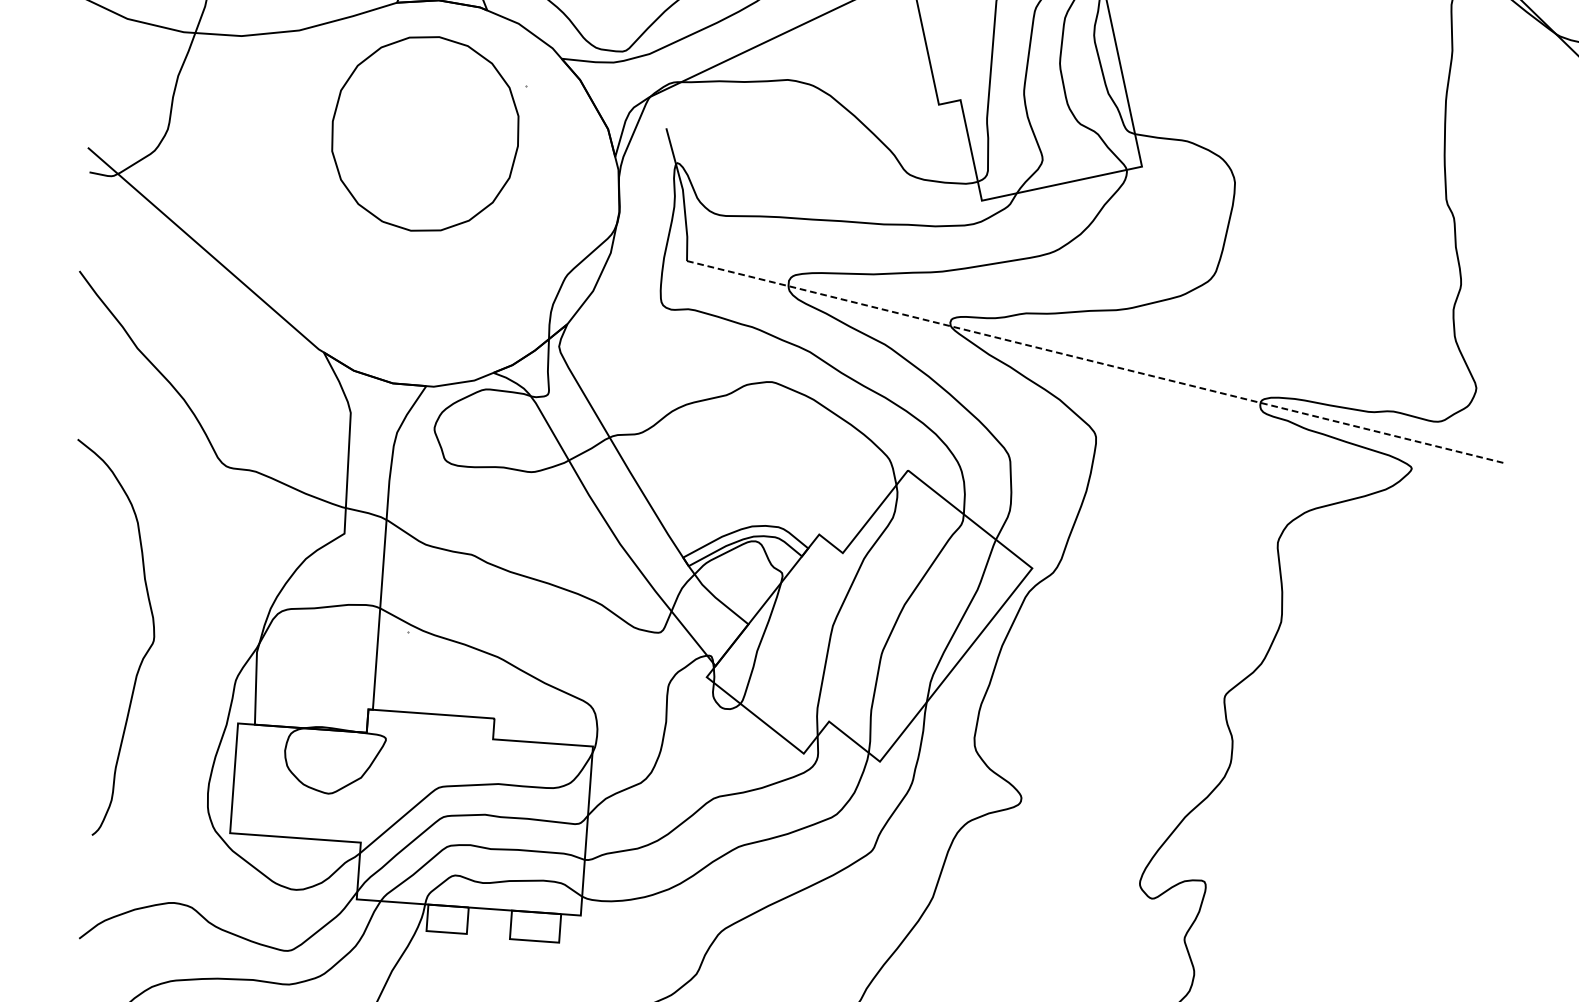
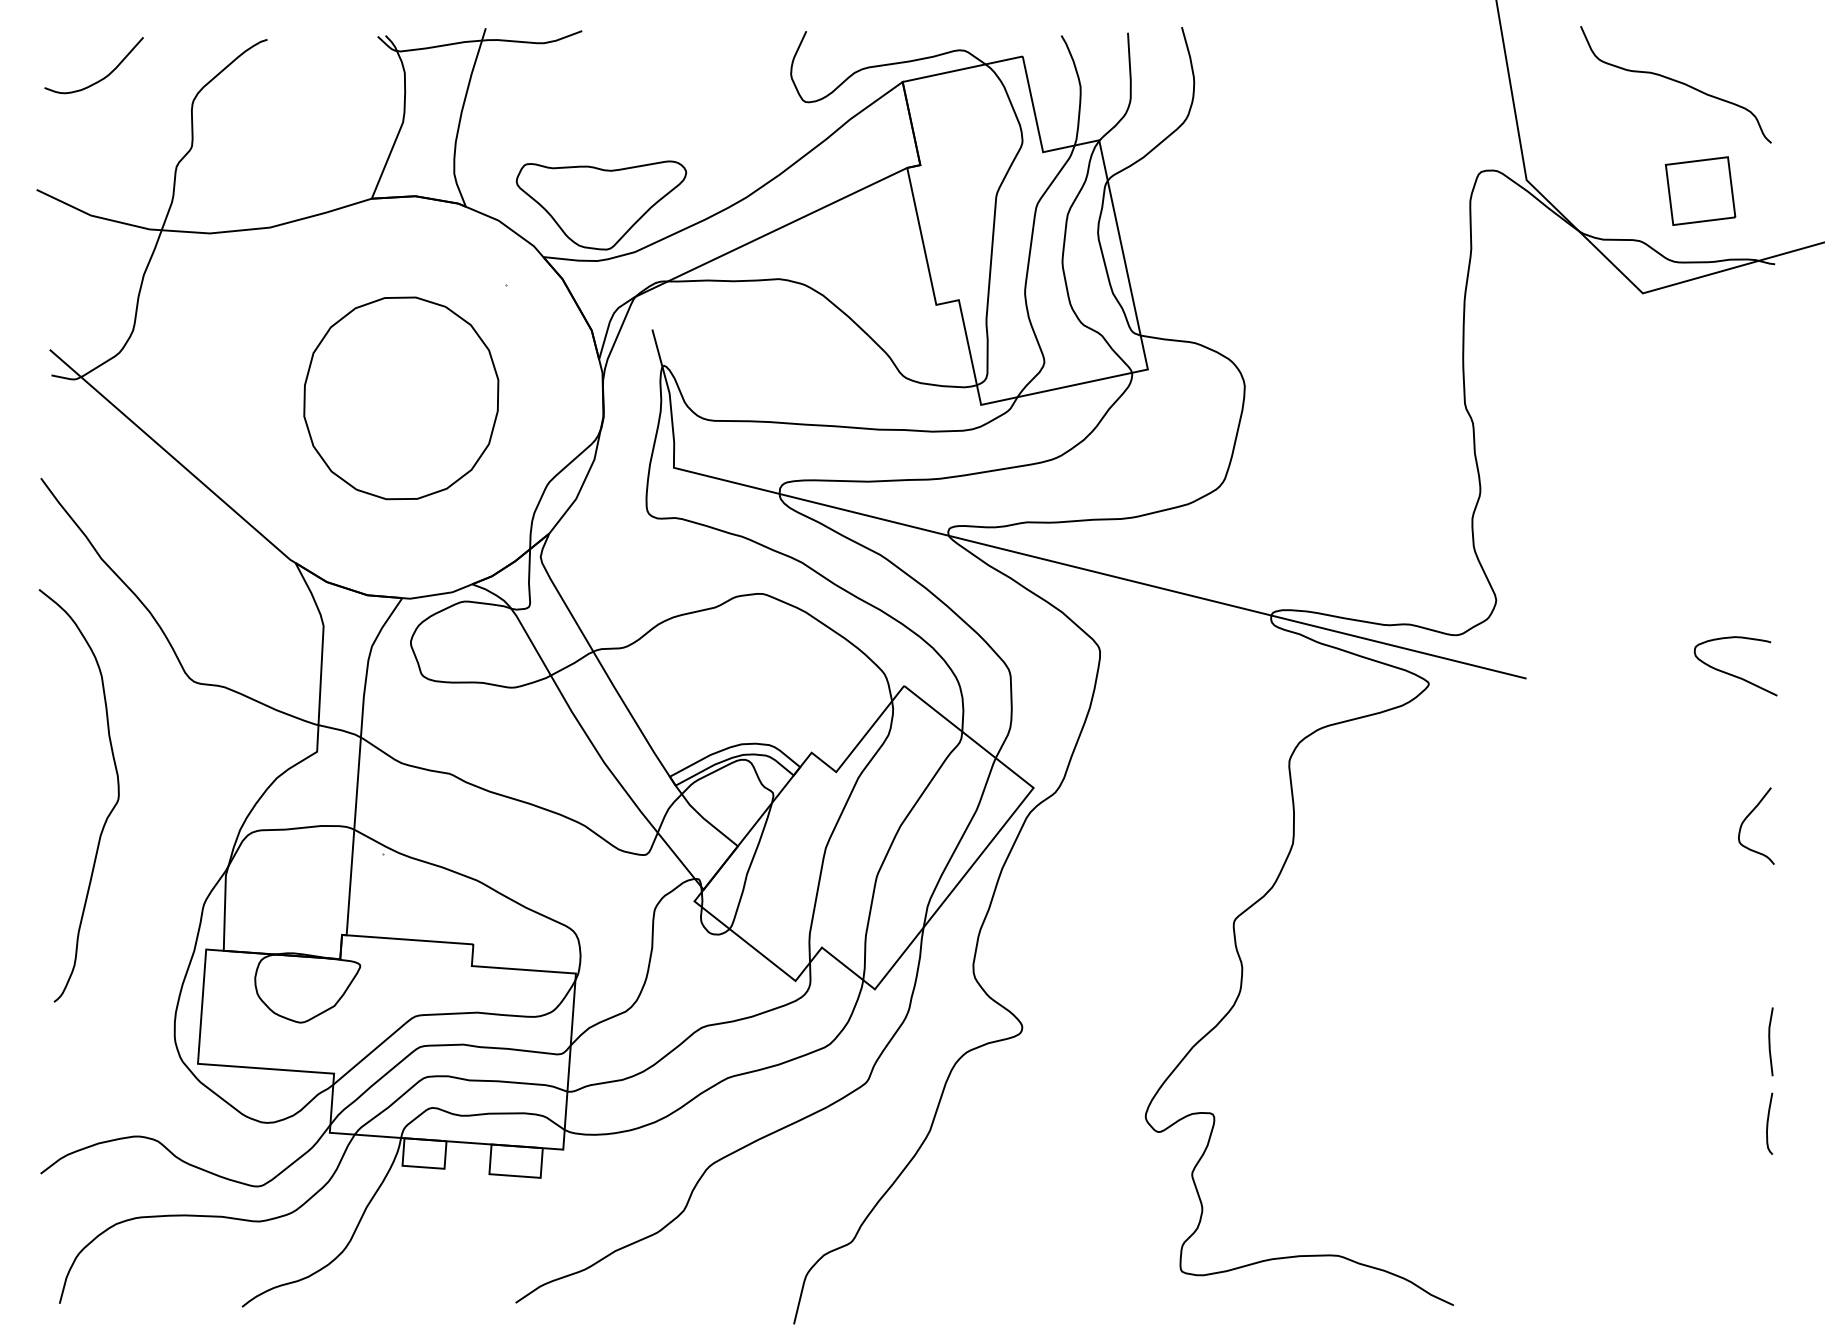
part: (425, 134) -> (401, 398), moved
line: (1095, 362) -> (1099, 573), dashed -> solid
curve: (145, 653) -> (109, 812), moved

